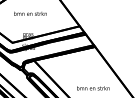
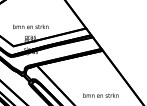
text: (30, 13) -> (30, 26), moved

